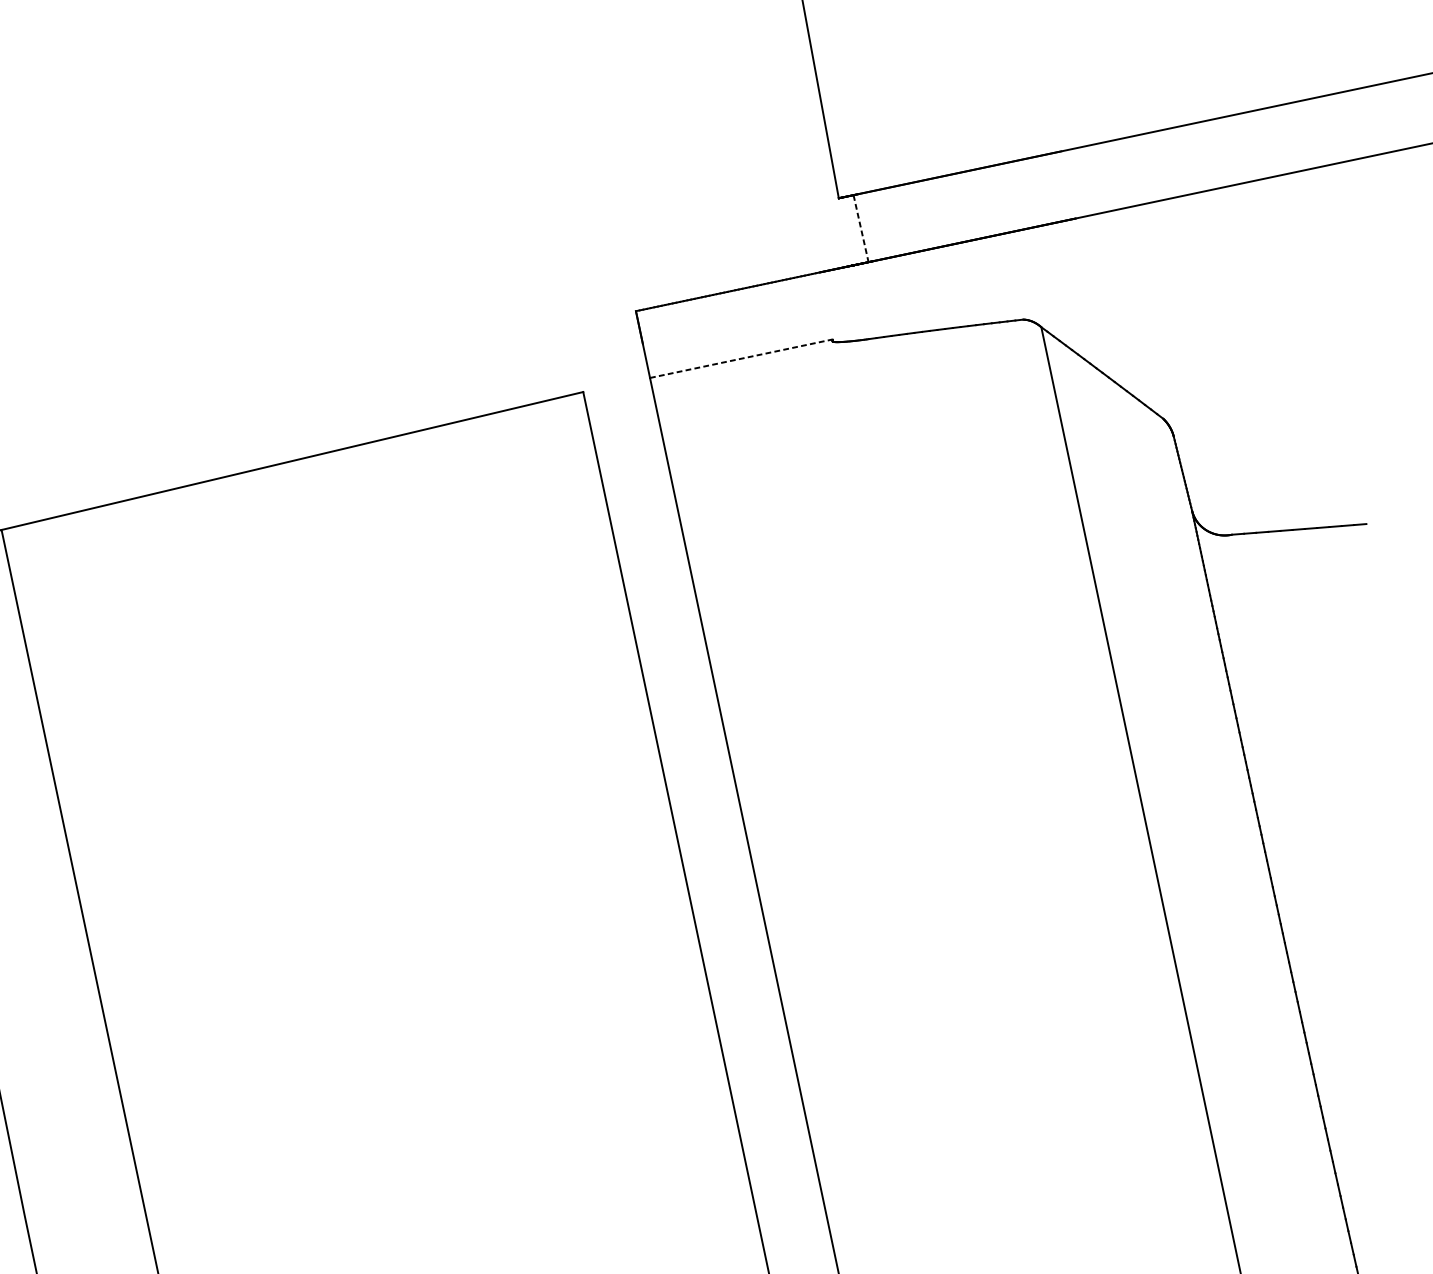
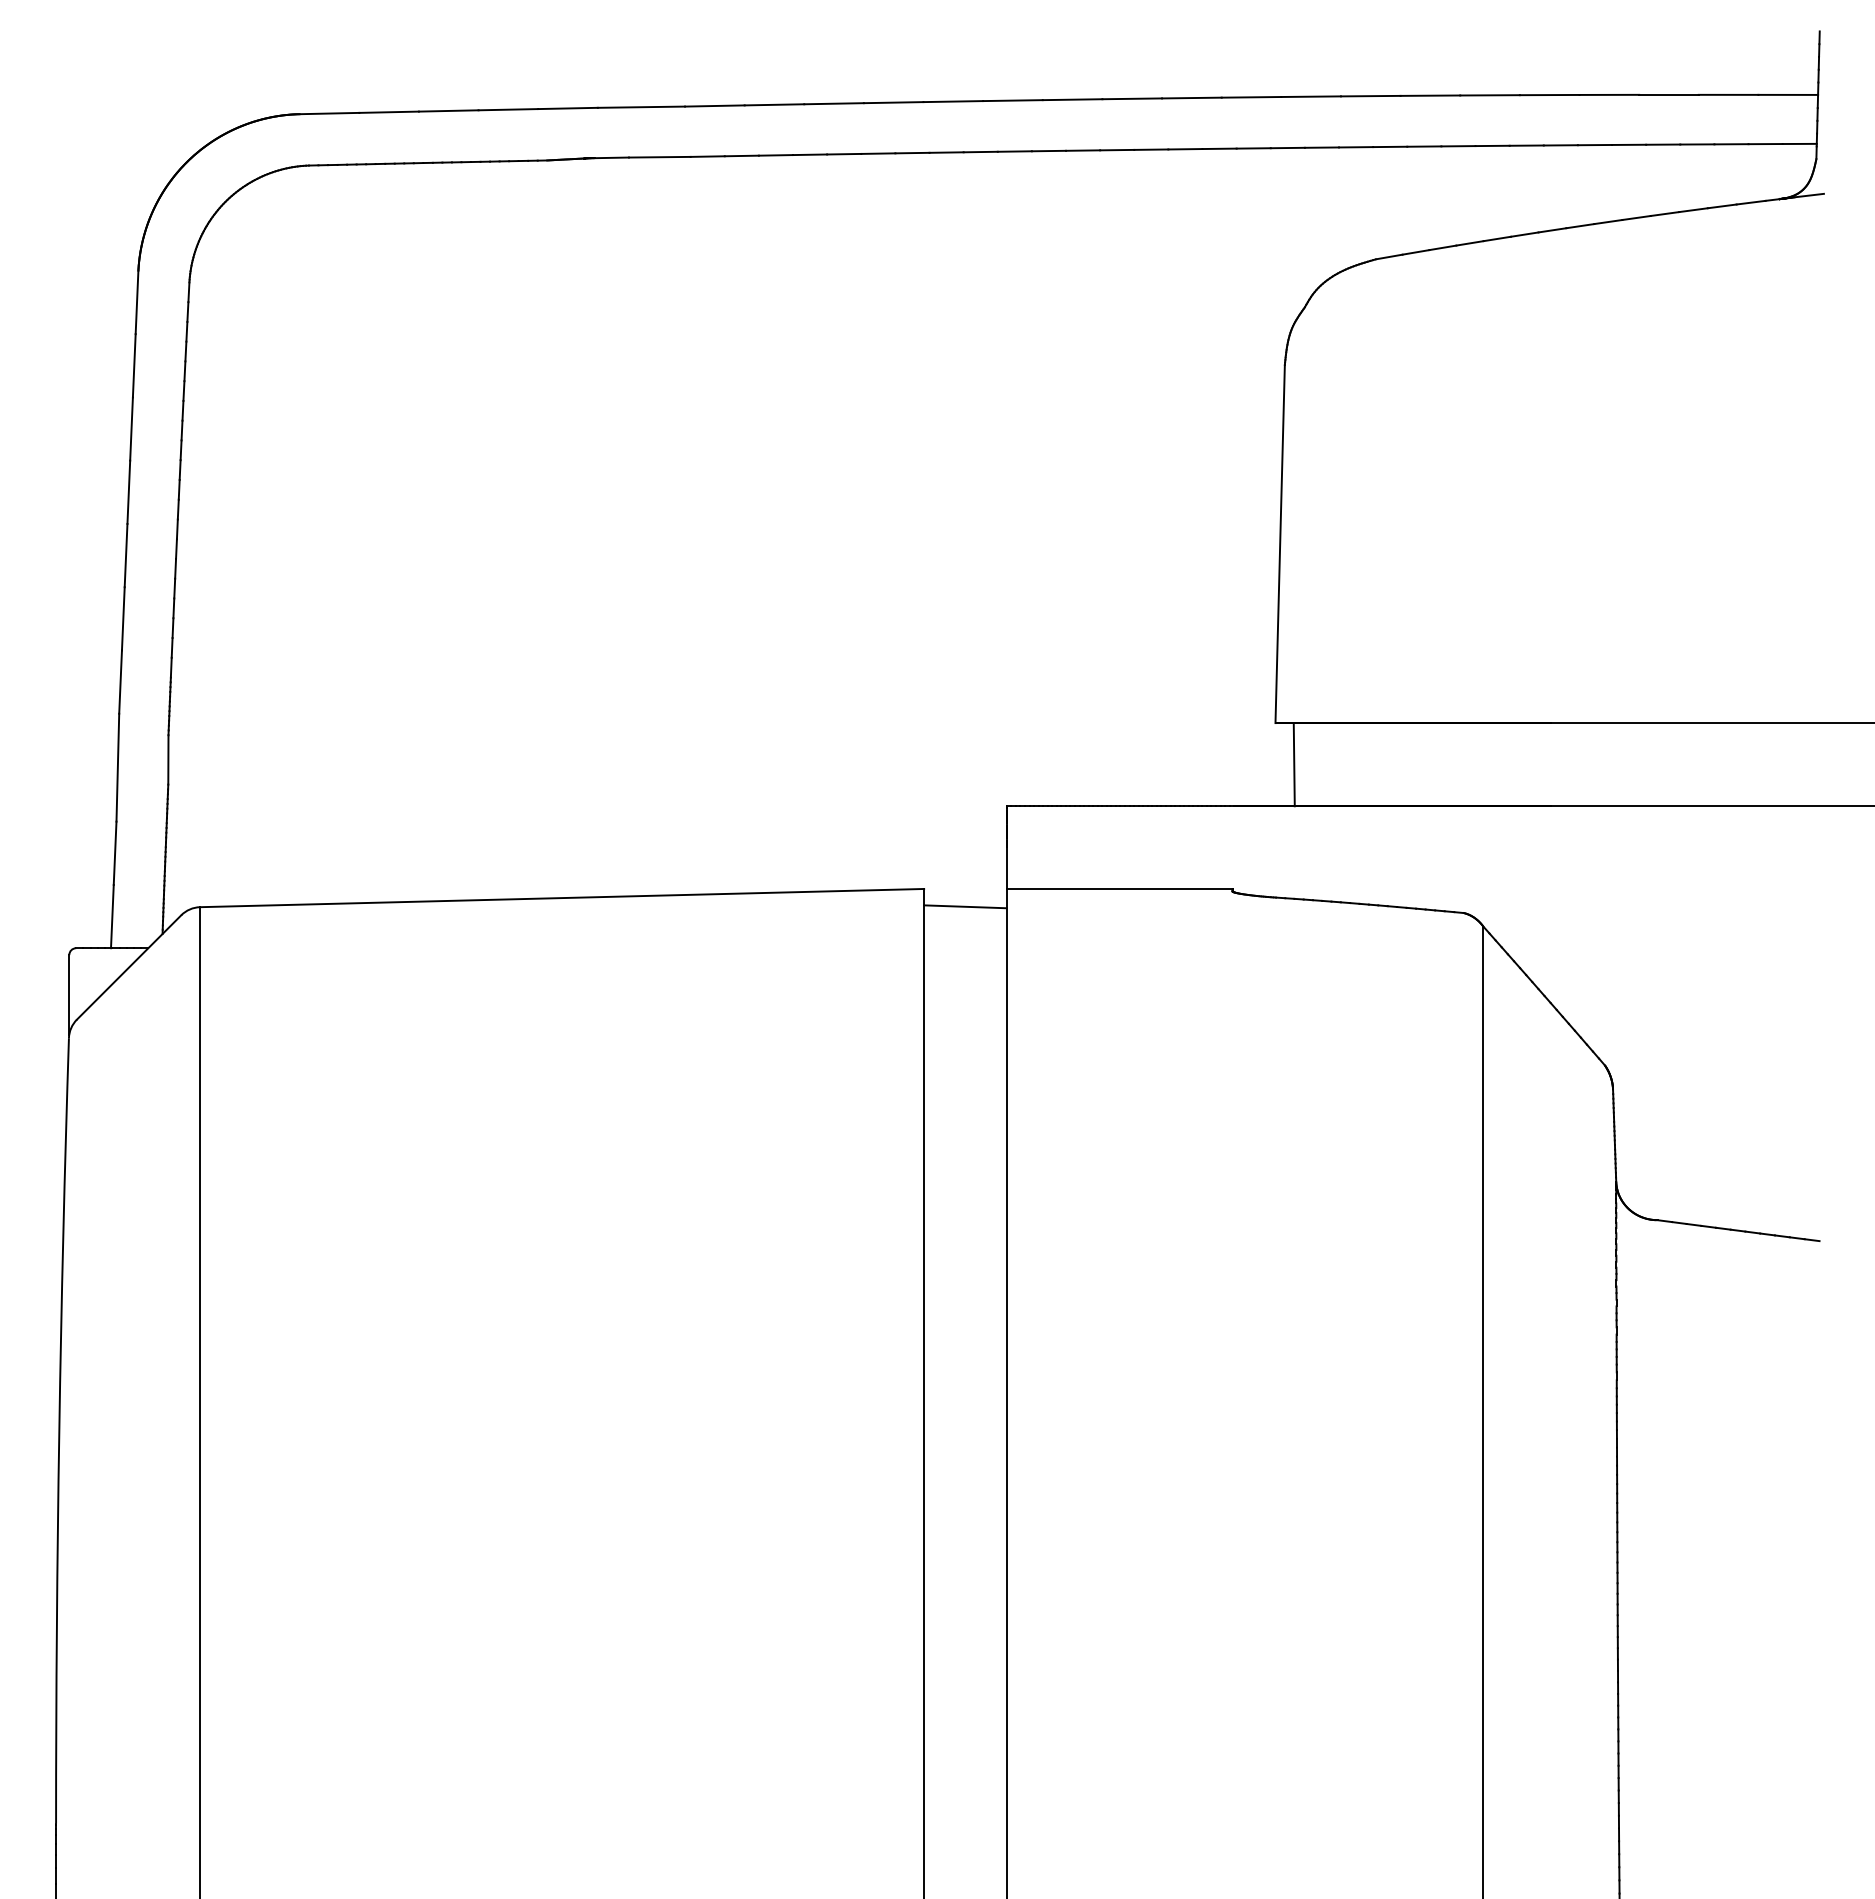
line: (861, 228) -> (1294, 764), dashed -> solid
line: (740, 358) -> (1119, 888), dashed -> solid
line: (619, 399) -> (965, 906), added

